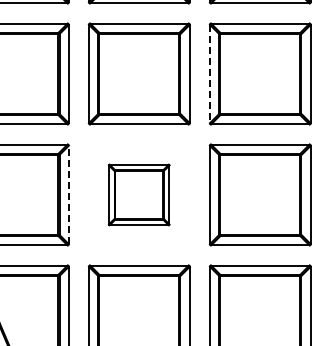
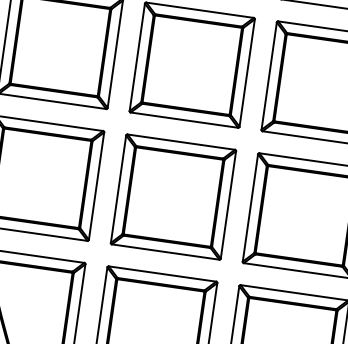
line: (209, 74) -> (268, 76), dashed -> solid
line: (68, 194) -> (96, 185), dashed -> solid
part: (138, 194) -> (172, 196), size x1.67

